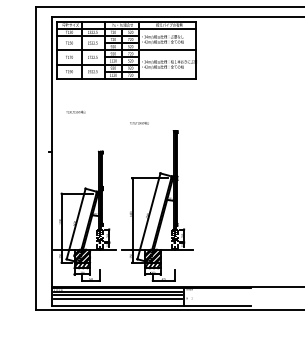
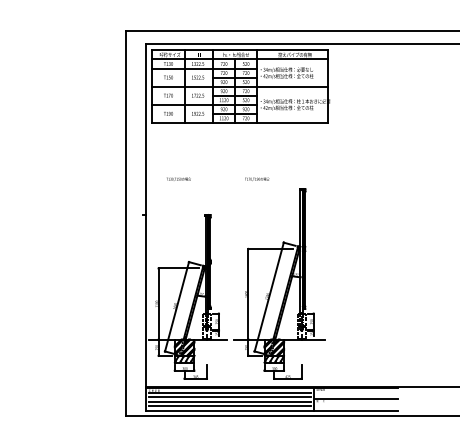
text: (75, 111) -> (178, 178), moved
line: (217, 297) -> (356, 399), added
line: (117, 302) -> (229, 406), added

